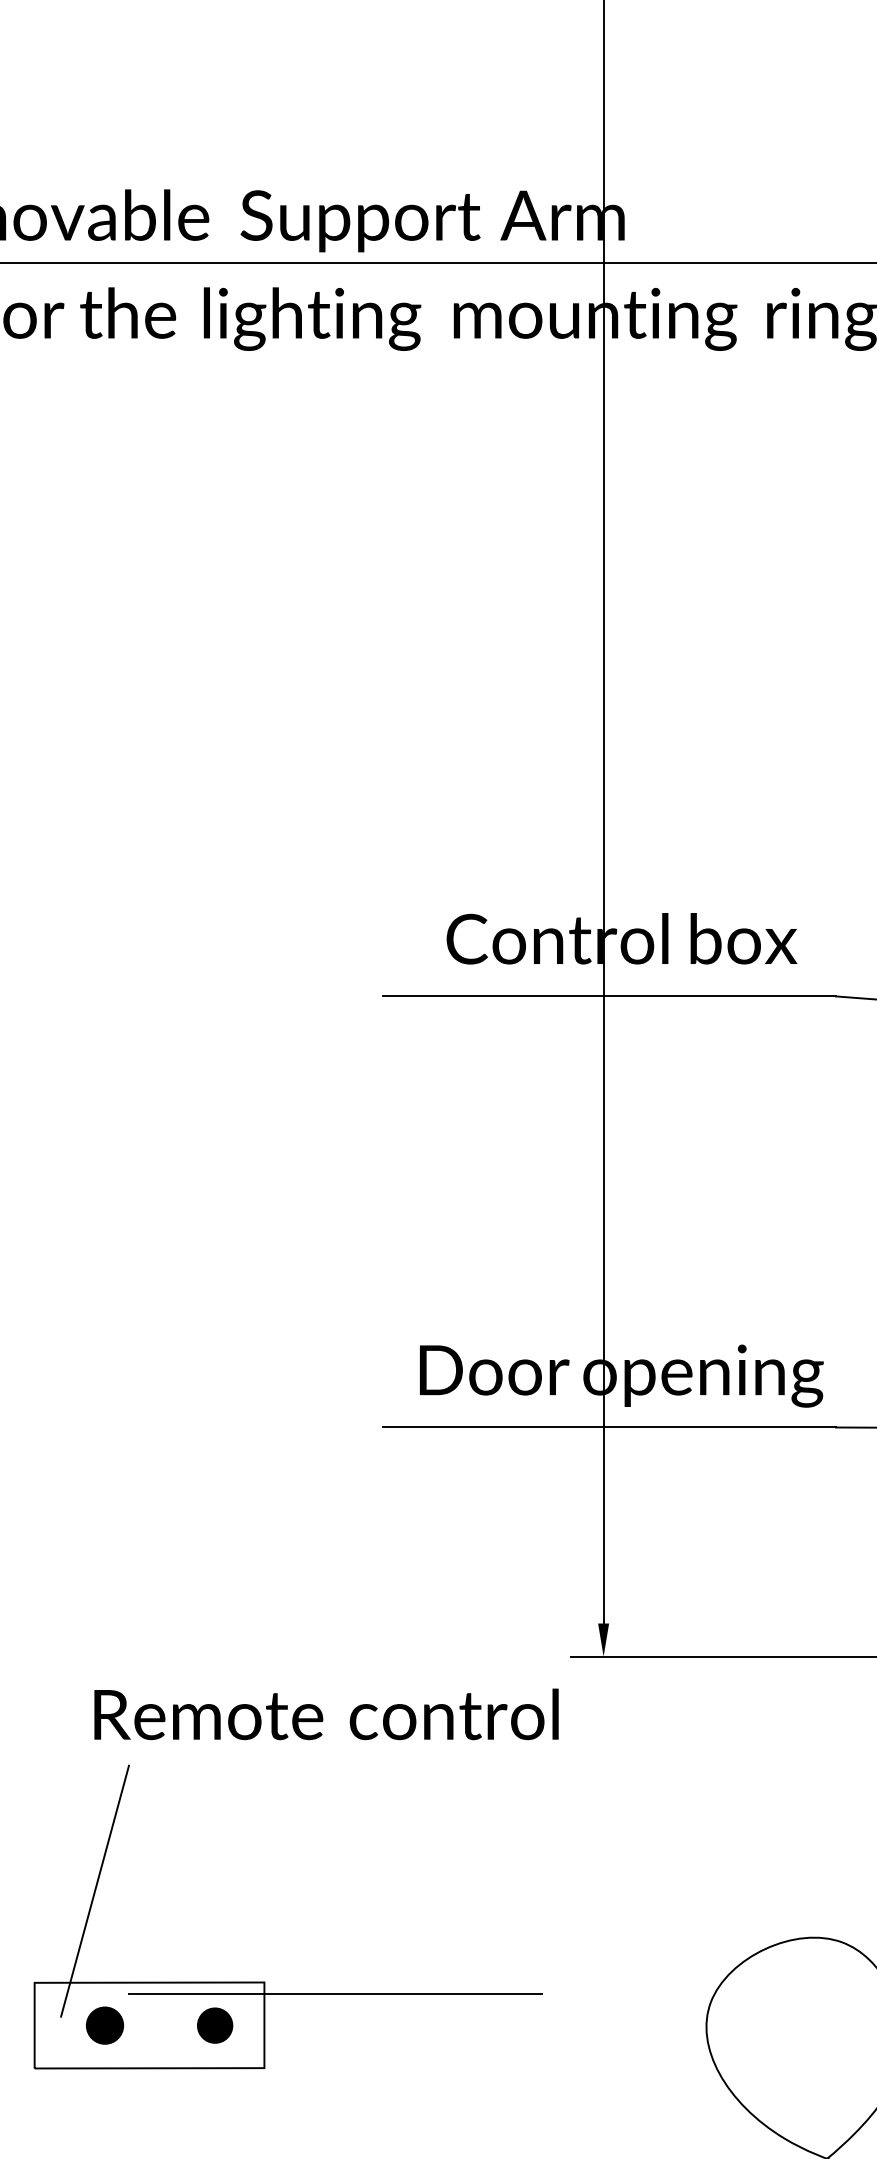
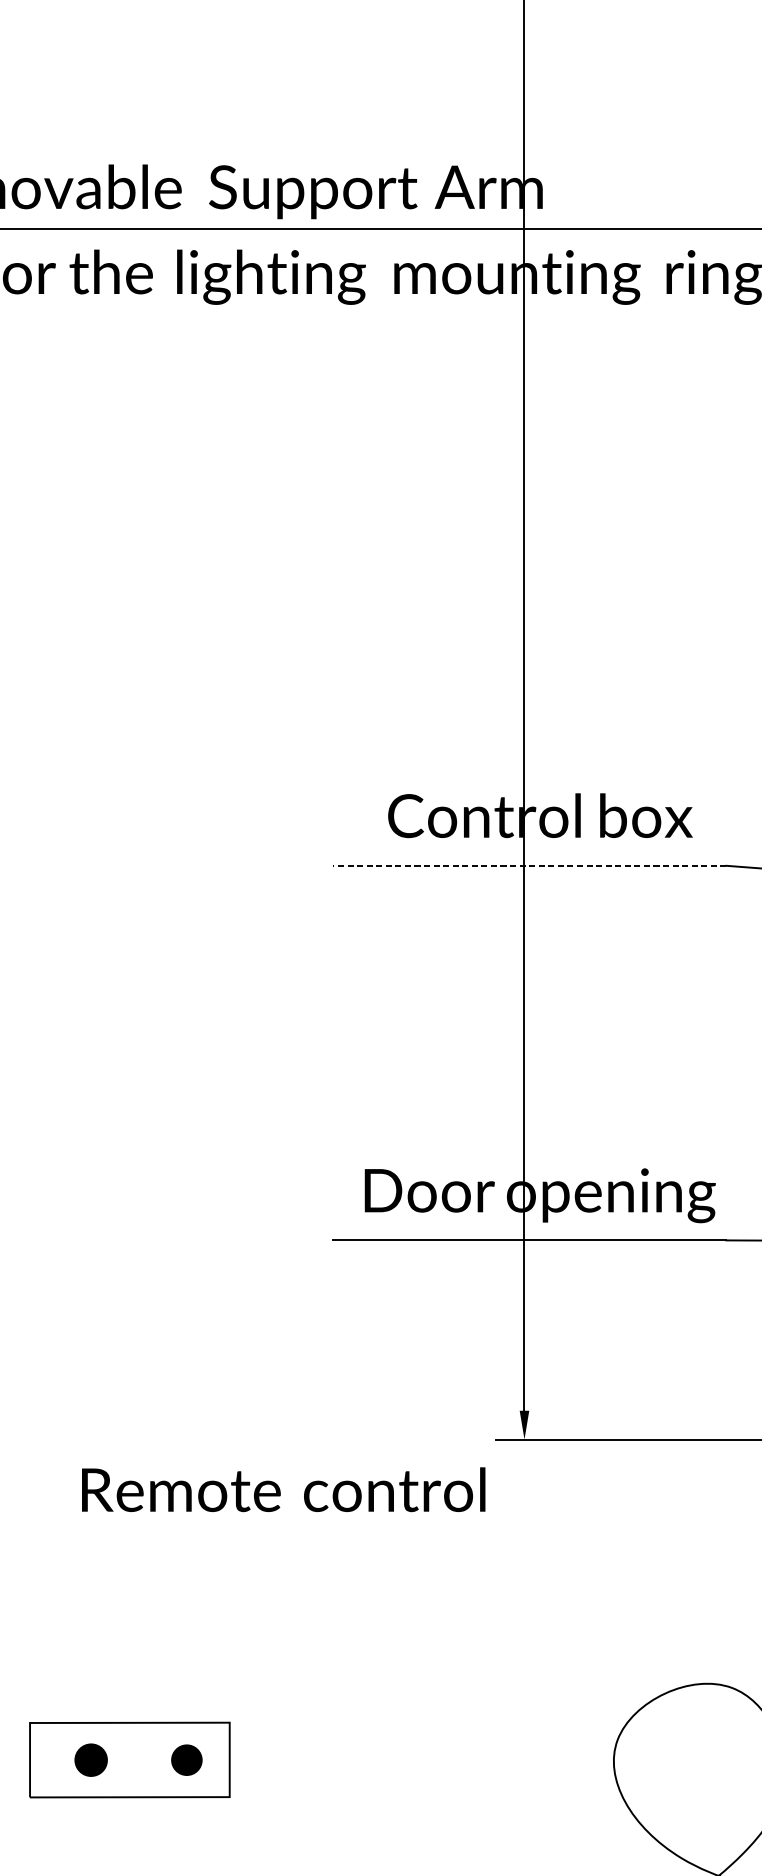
line: (609, 996) -> (529, 865), solid -> dashed
line: (94, 1890) -> (82, 1642), removed
line: (334, 1993) -> (290, 1732), removed

